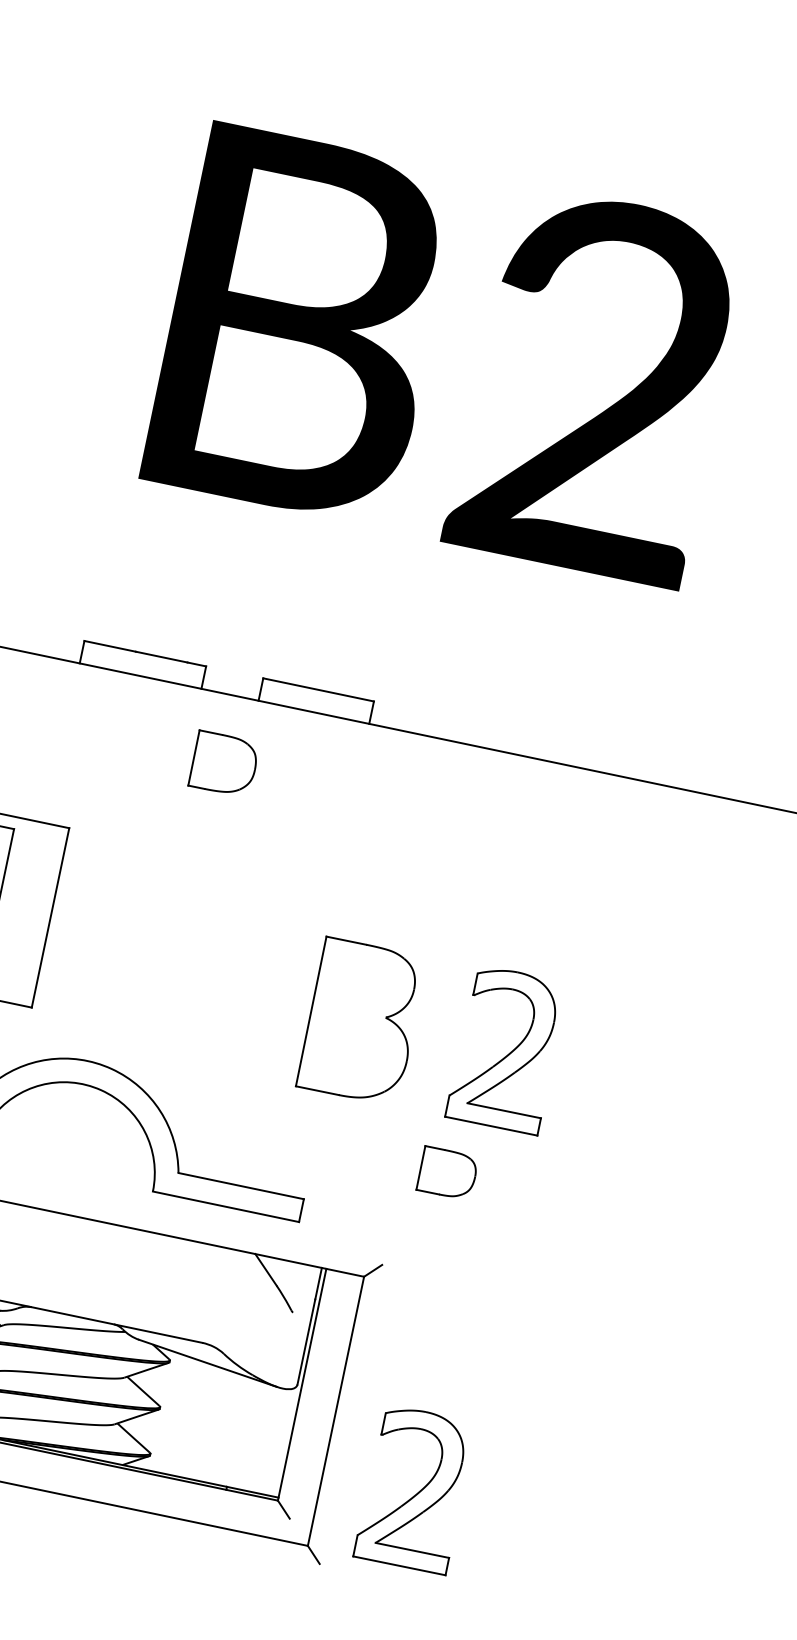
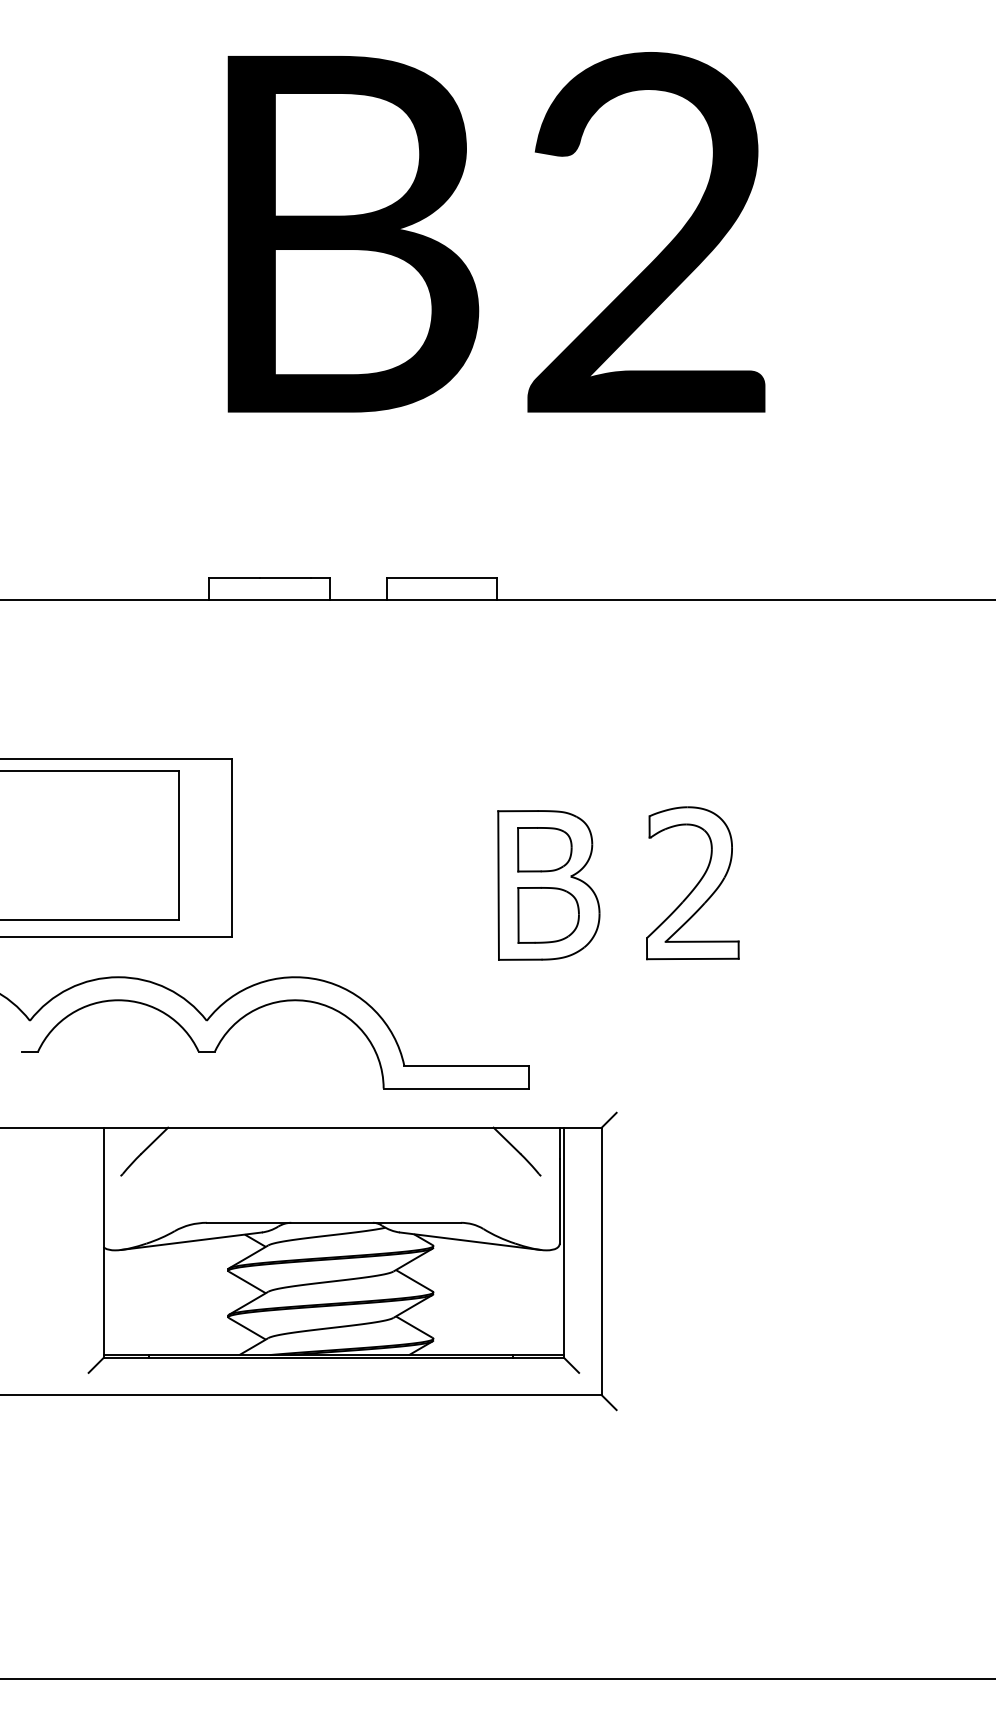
part: (224, 764) -> (548, 915), moved
part: (447, 1173) -> (544, 849), moved
part: (414, 1489) -> (692, 1320), removed

